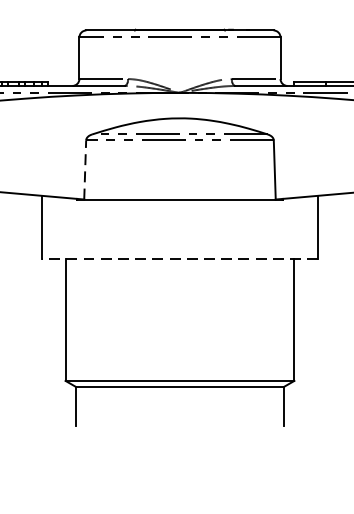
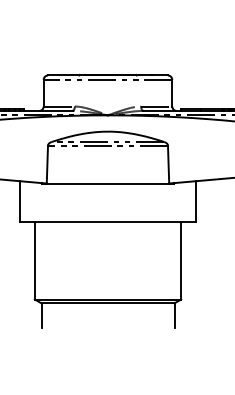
line: (85, 169) -> (47, 164), dashed -> solid
line: (179, 258) -> (107, 221), dashed -> solid

